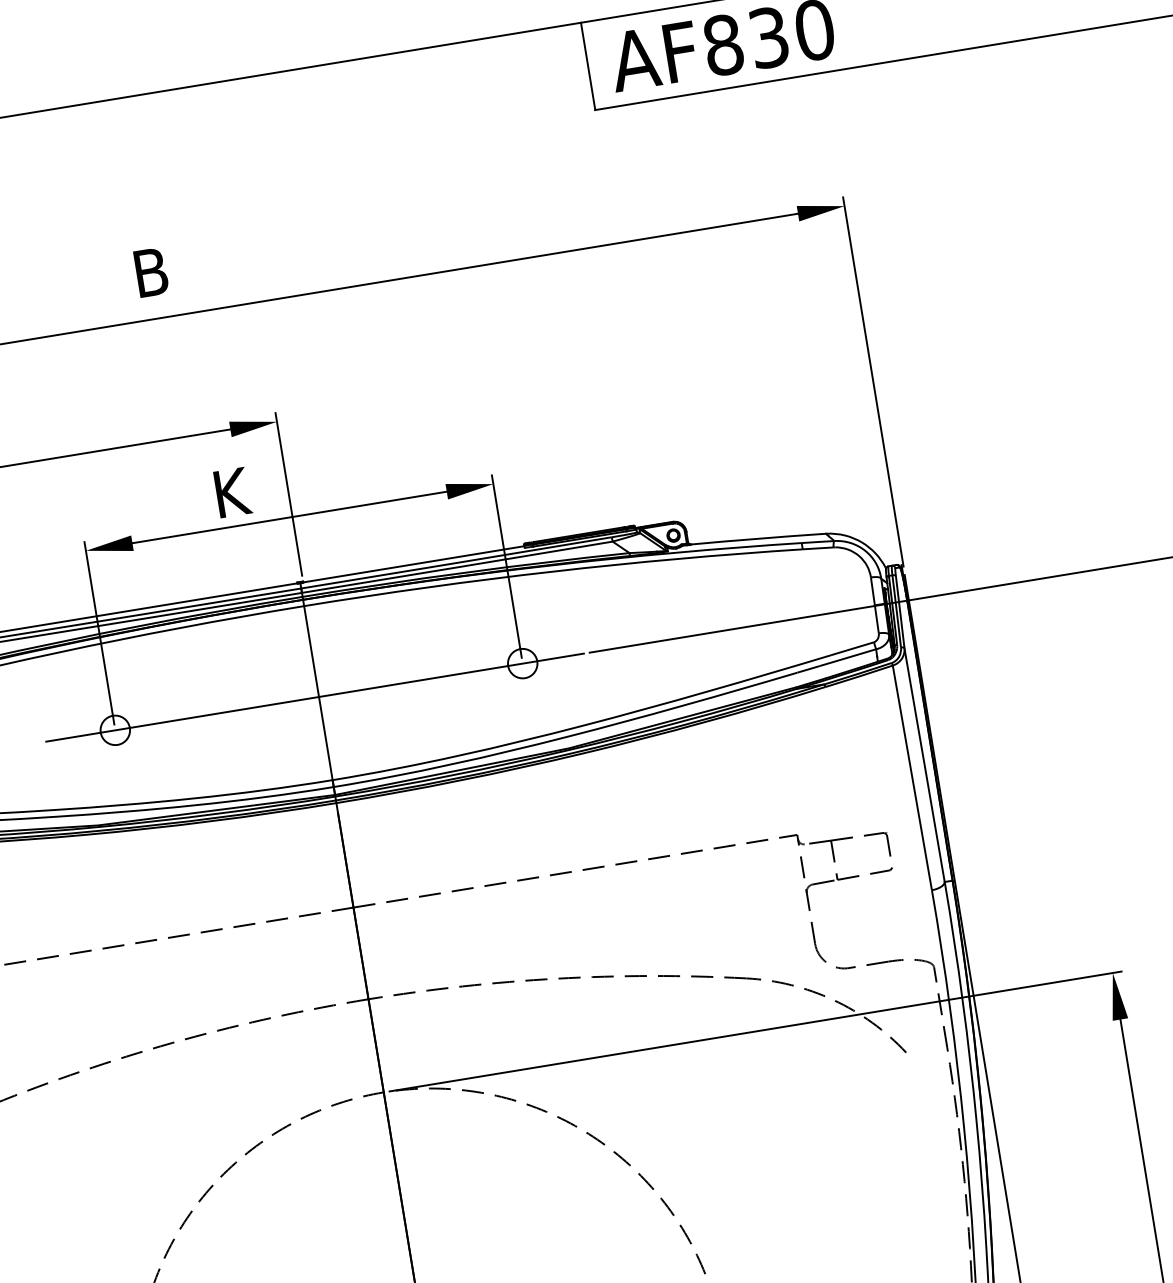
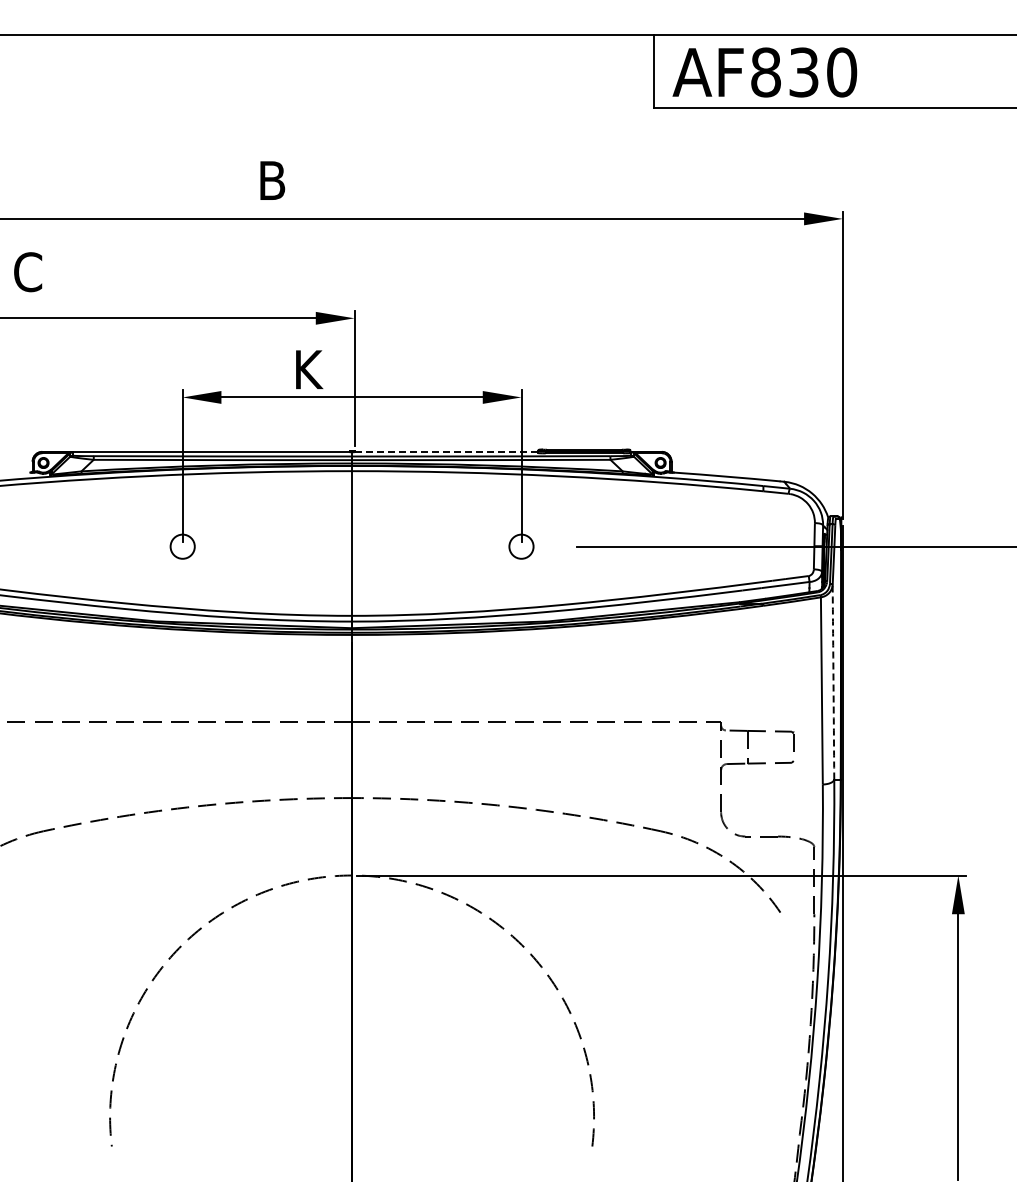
line: (413, 563) -> (446, 451), solid -> dashed
line: (314, 697) -> (348, 546), removed
arc: (924, 765) -> (833, 682), solid -> dashed

